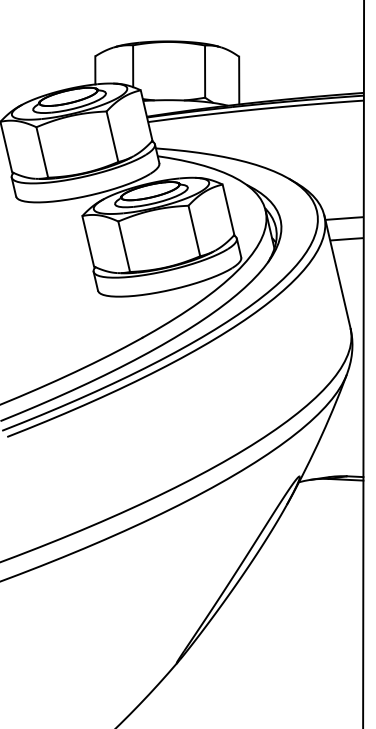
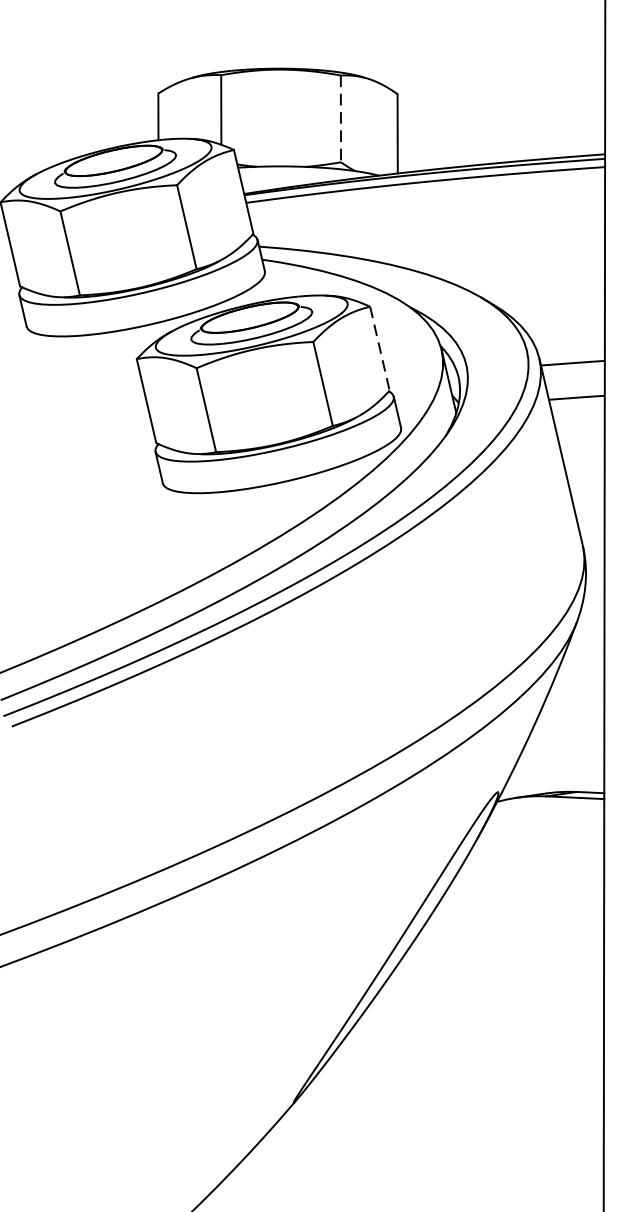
line: (205, 72) -> (341, 120), solid -> dashed
line: (228, 209) -> (379, 348), solid -> dashed

